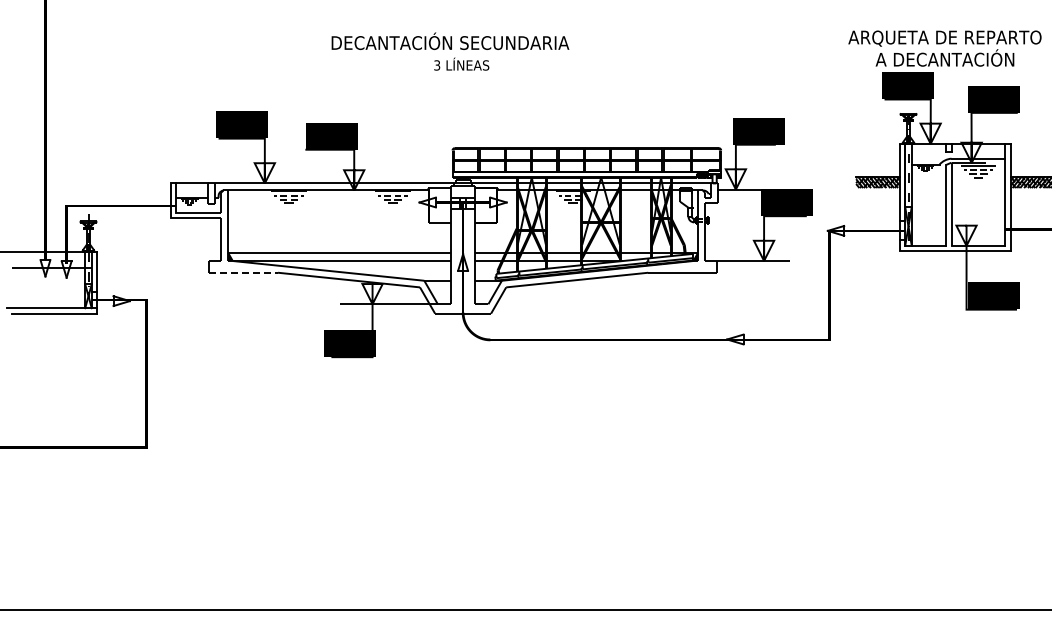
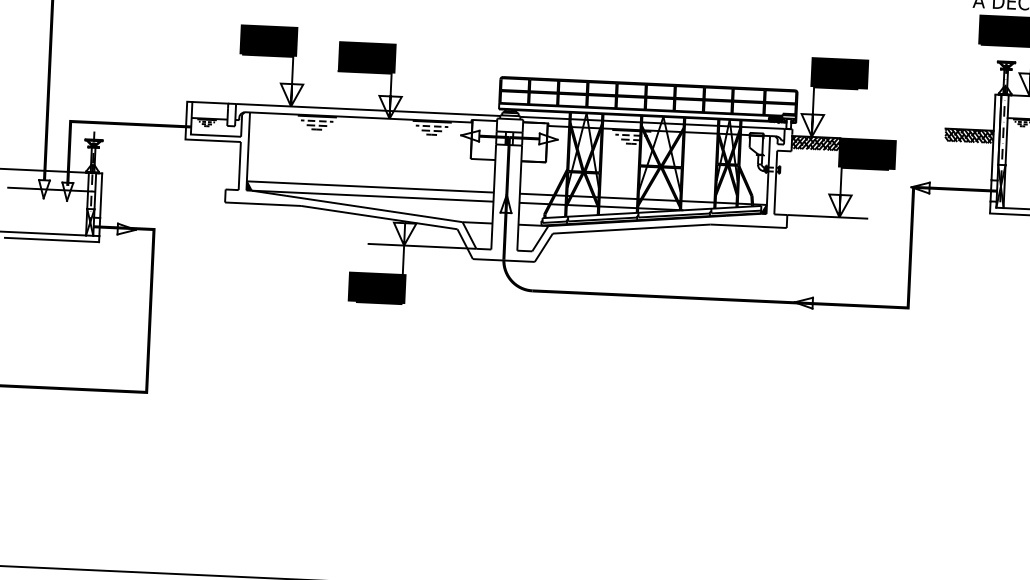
hatch: (739, 195) -> (815, 143), added
line: (244, 272) -> (264, 203), dashed -> solid

